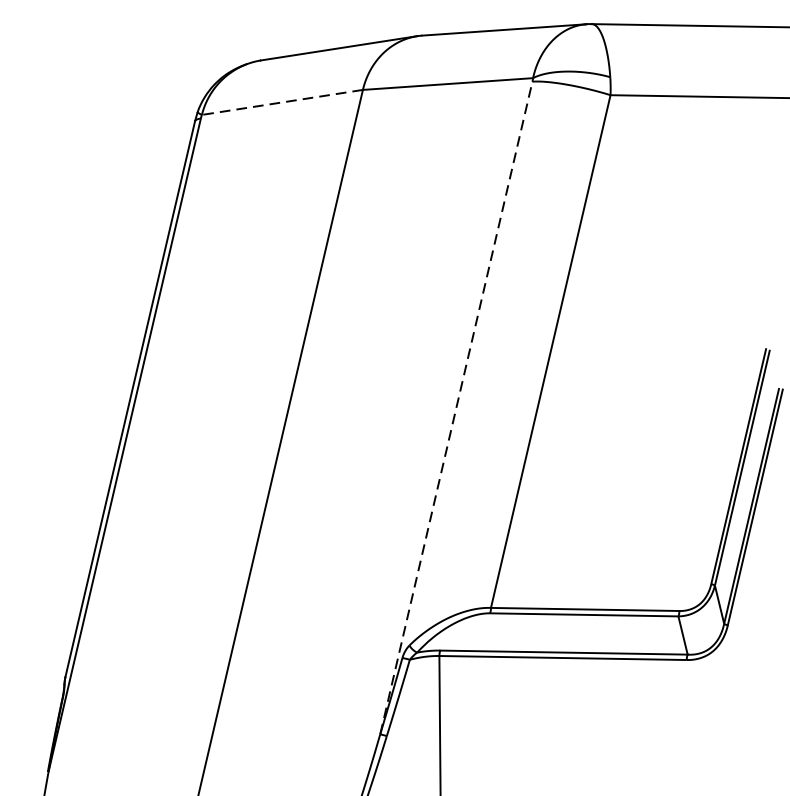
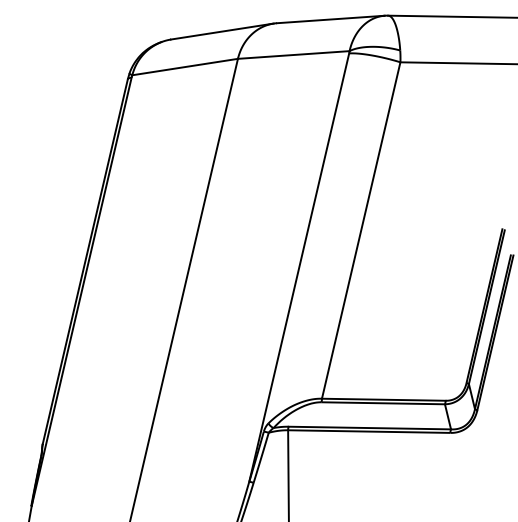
line: (281, 103) -> (184, 67), dashed -> solid
line: (456, 407) -> (299, 267), dashed -> solid

